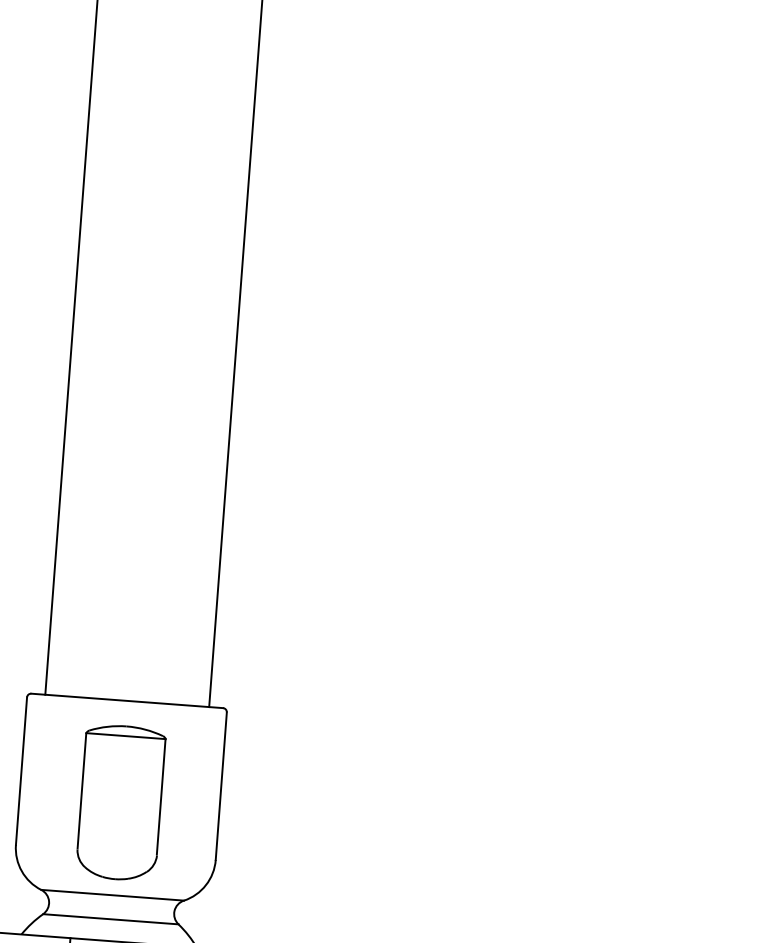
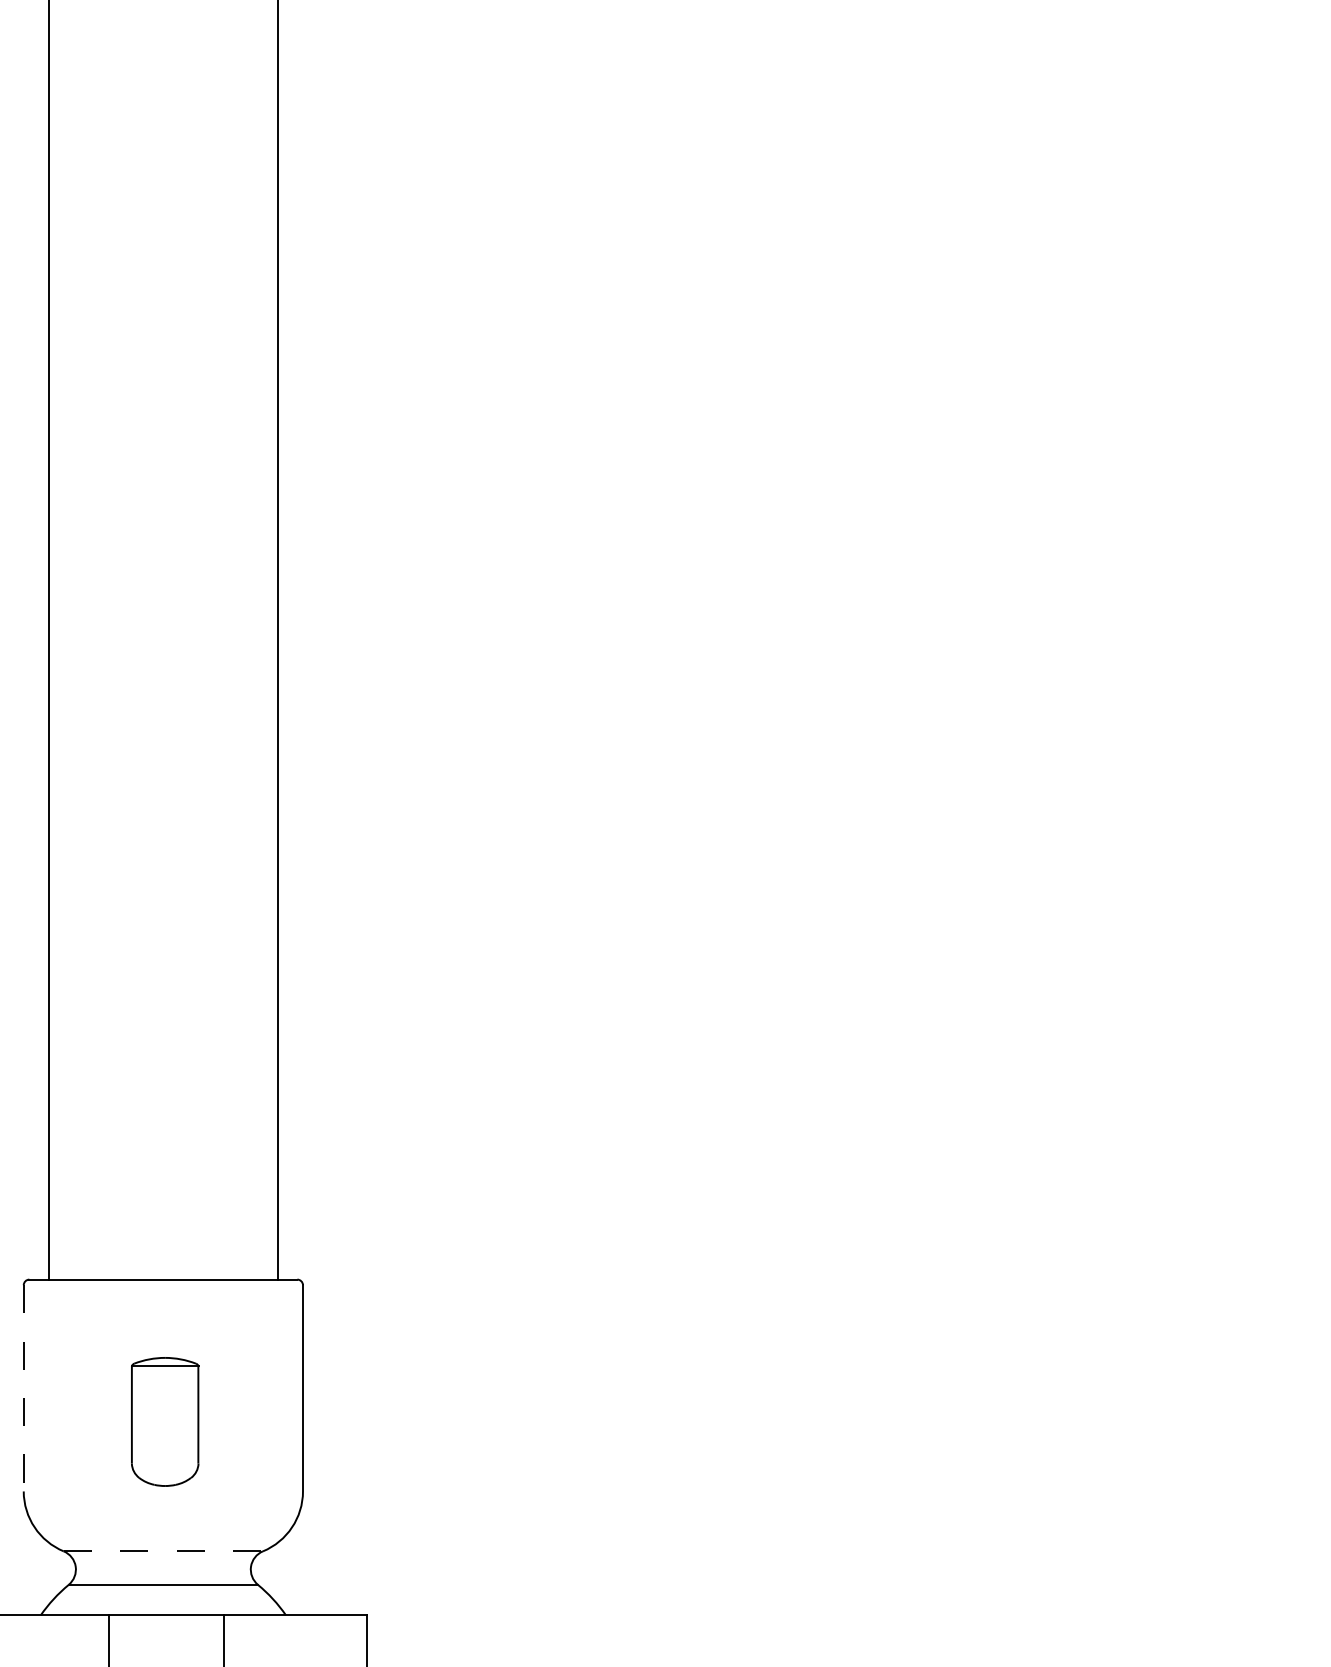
line: (21, 771) -> (23, 1388), solid -> dashed
part: (120, 802) -> (164, 1421), size x0.6
line: (112, 895) -> (163, 1551), solid -> dashed

